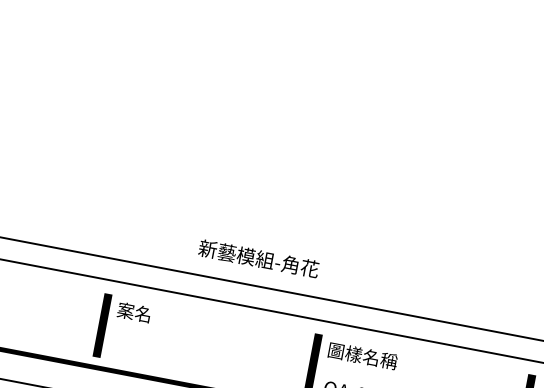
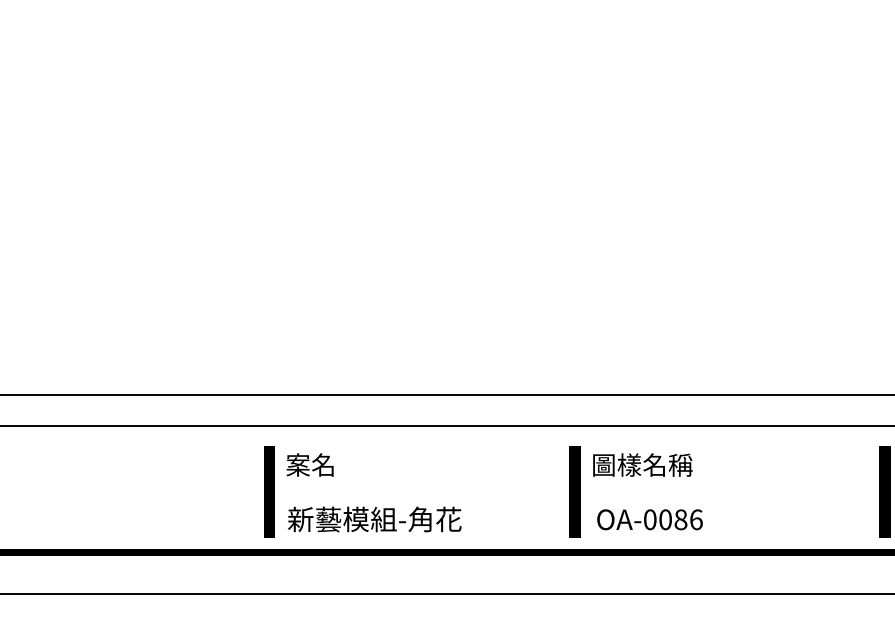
text: (258, 258) -> (374, 519), moved

